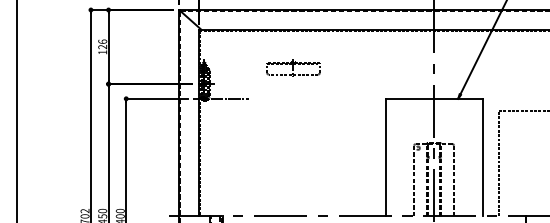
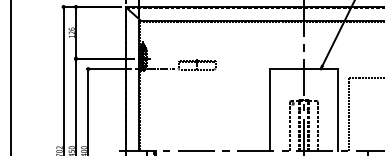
part: (293, 67) -> (197, 64), moved

